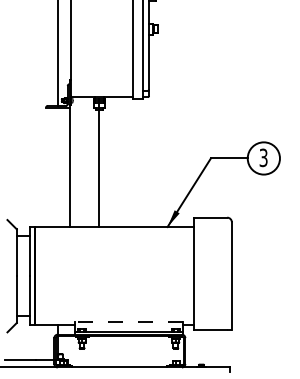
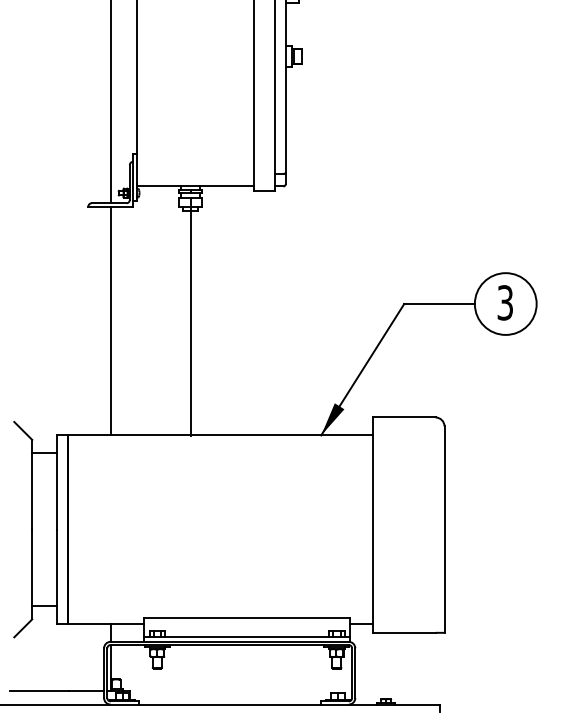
line: (70, 167) -> (112, 321), moved
line: (128, 322) -> (246, 618), dashed -> solid

